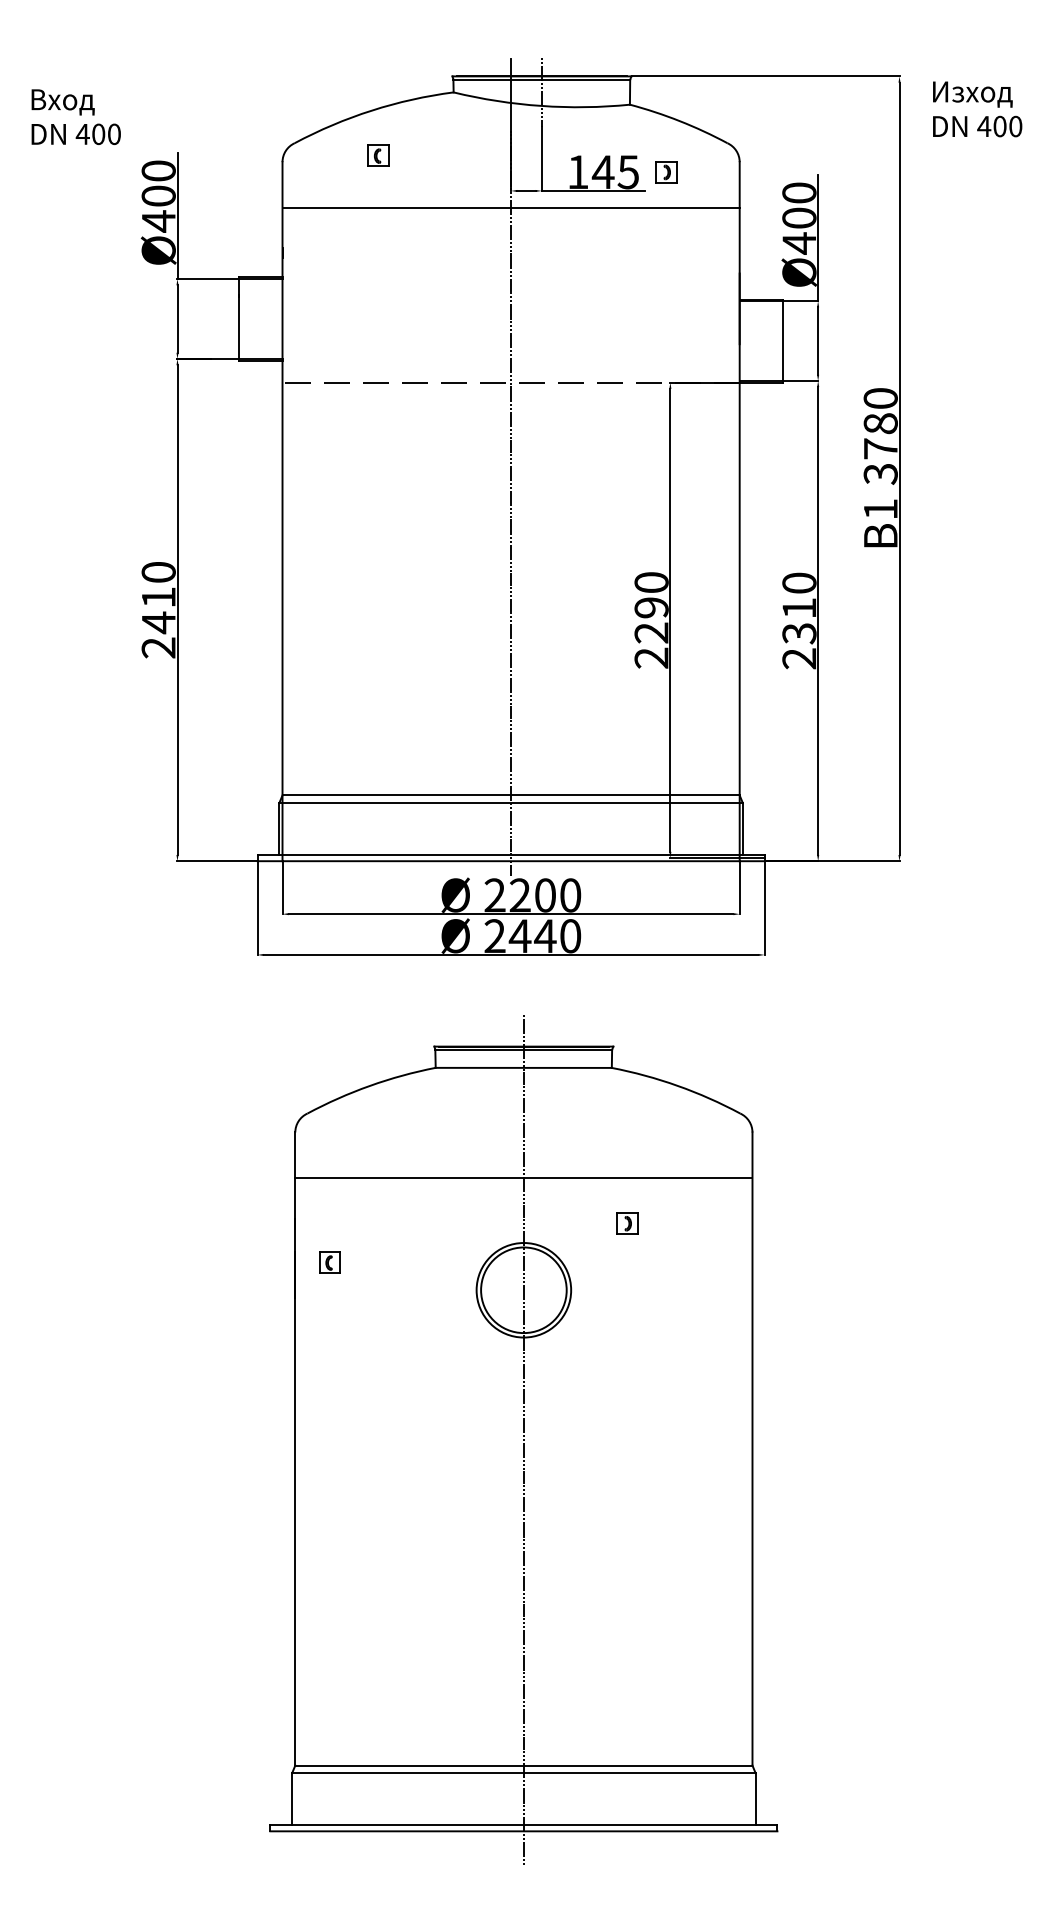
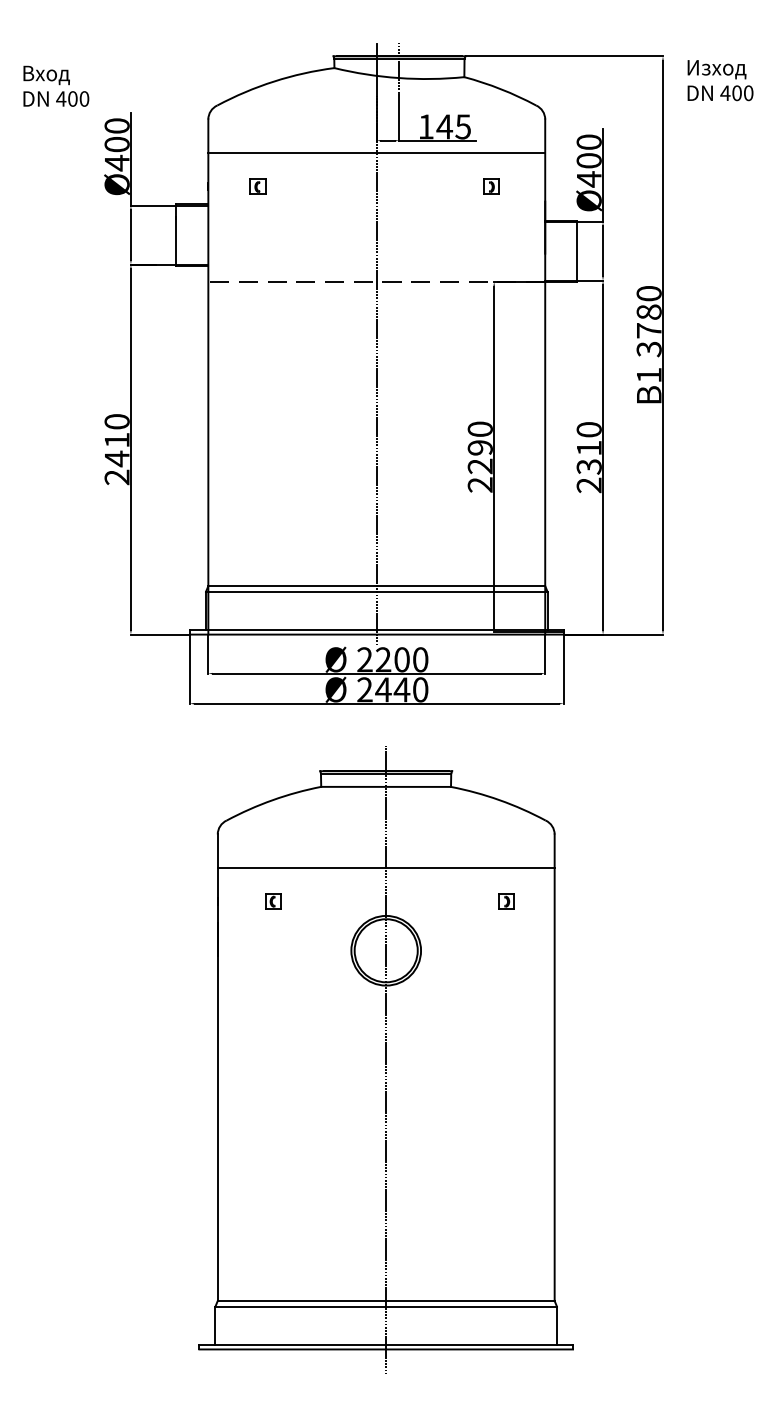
part: (377, 155) -> (257, 186), moved
part: (666, 171) -> (491, 186), moved
part: (627, 1223) -> (506, 901), moved
part: (330, 1262) -> (273, 901), moved

